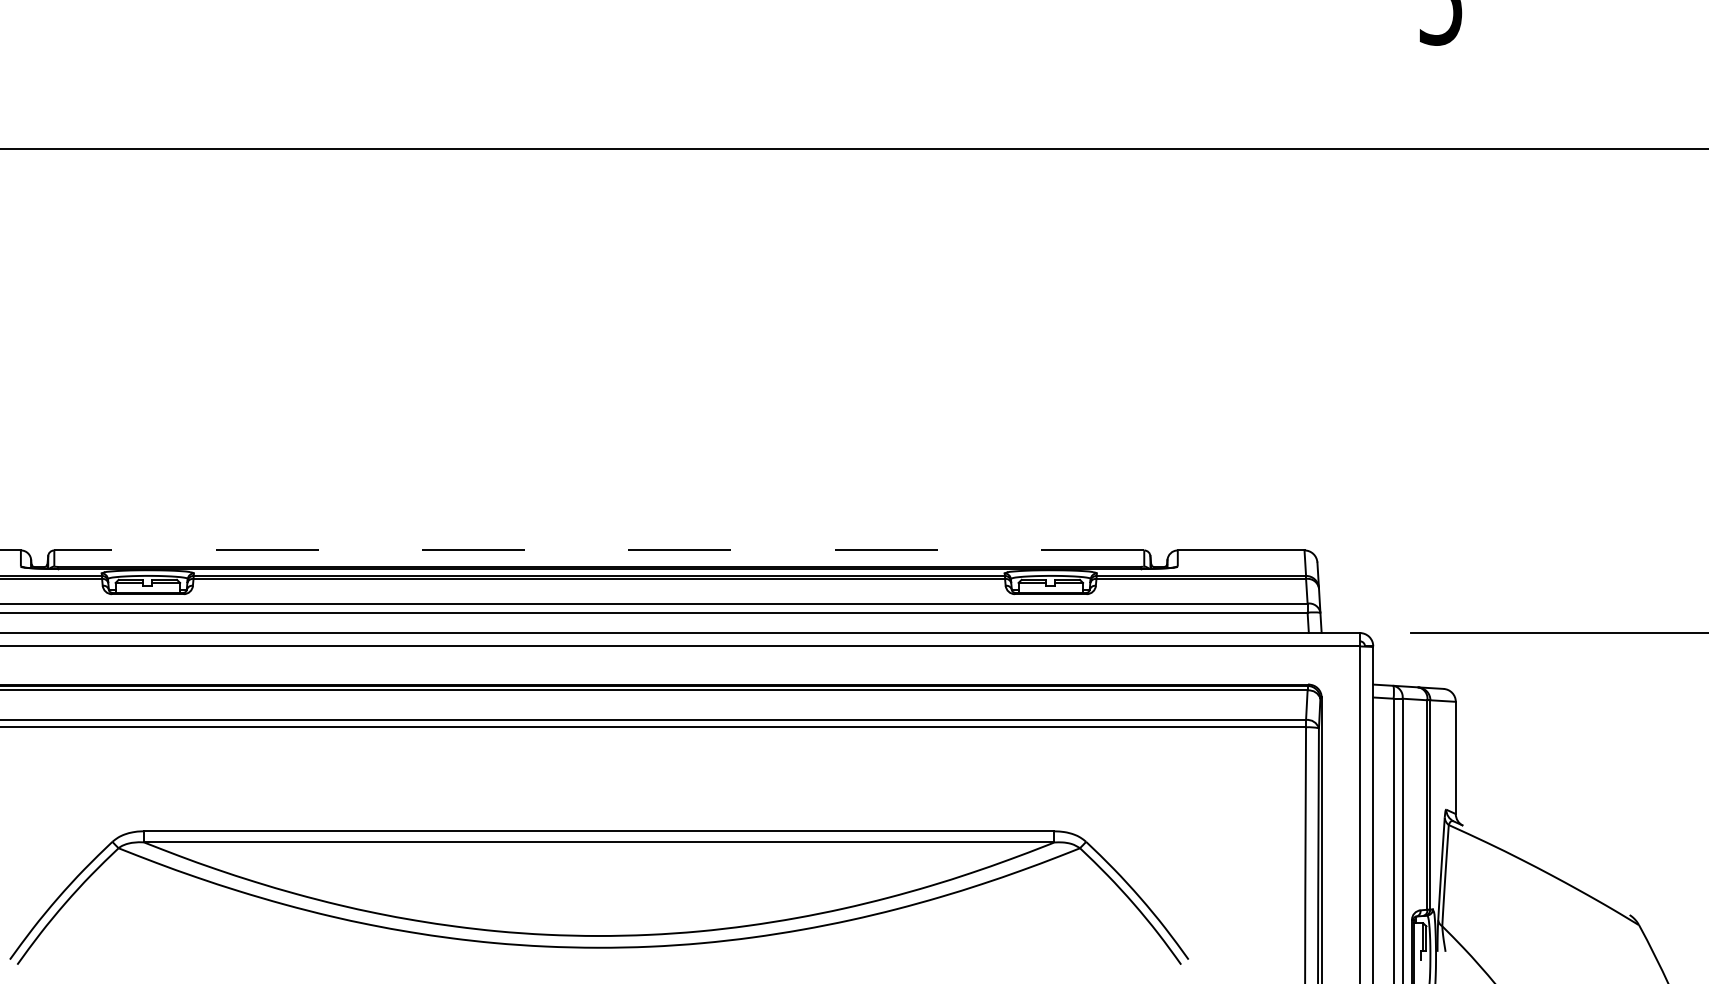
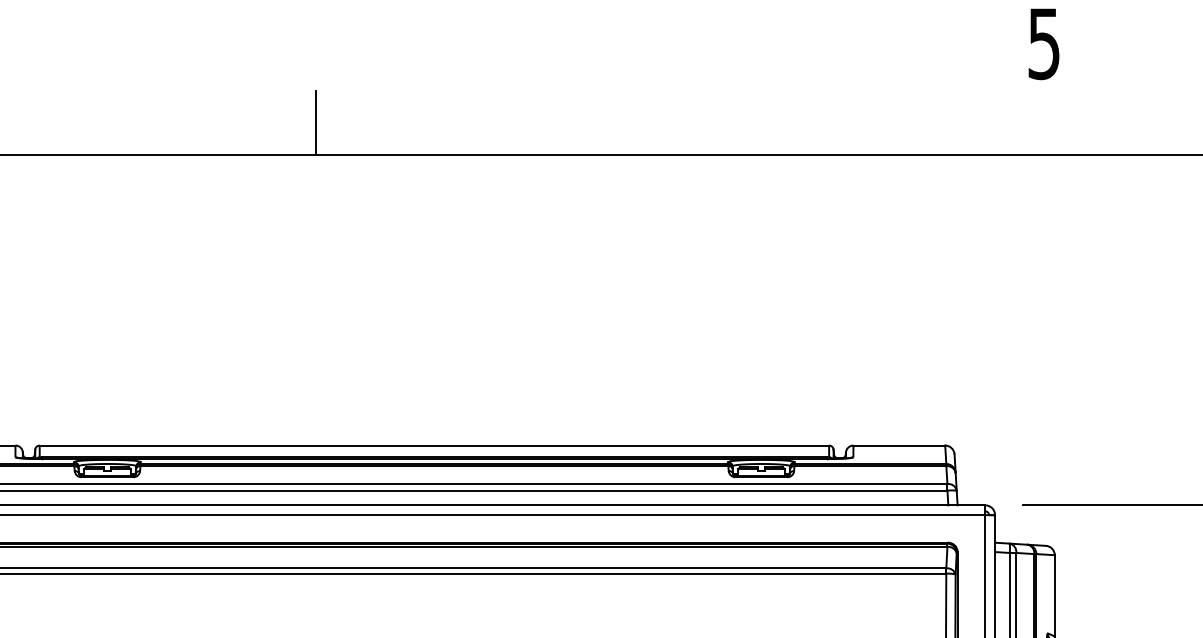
line: (436, 104) -> (316, 122), added
line: (599, 550) -> (434, 445), dashed -> solid

